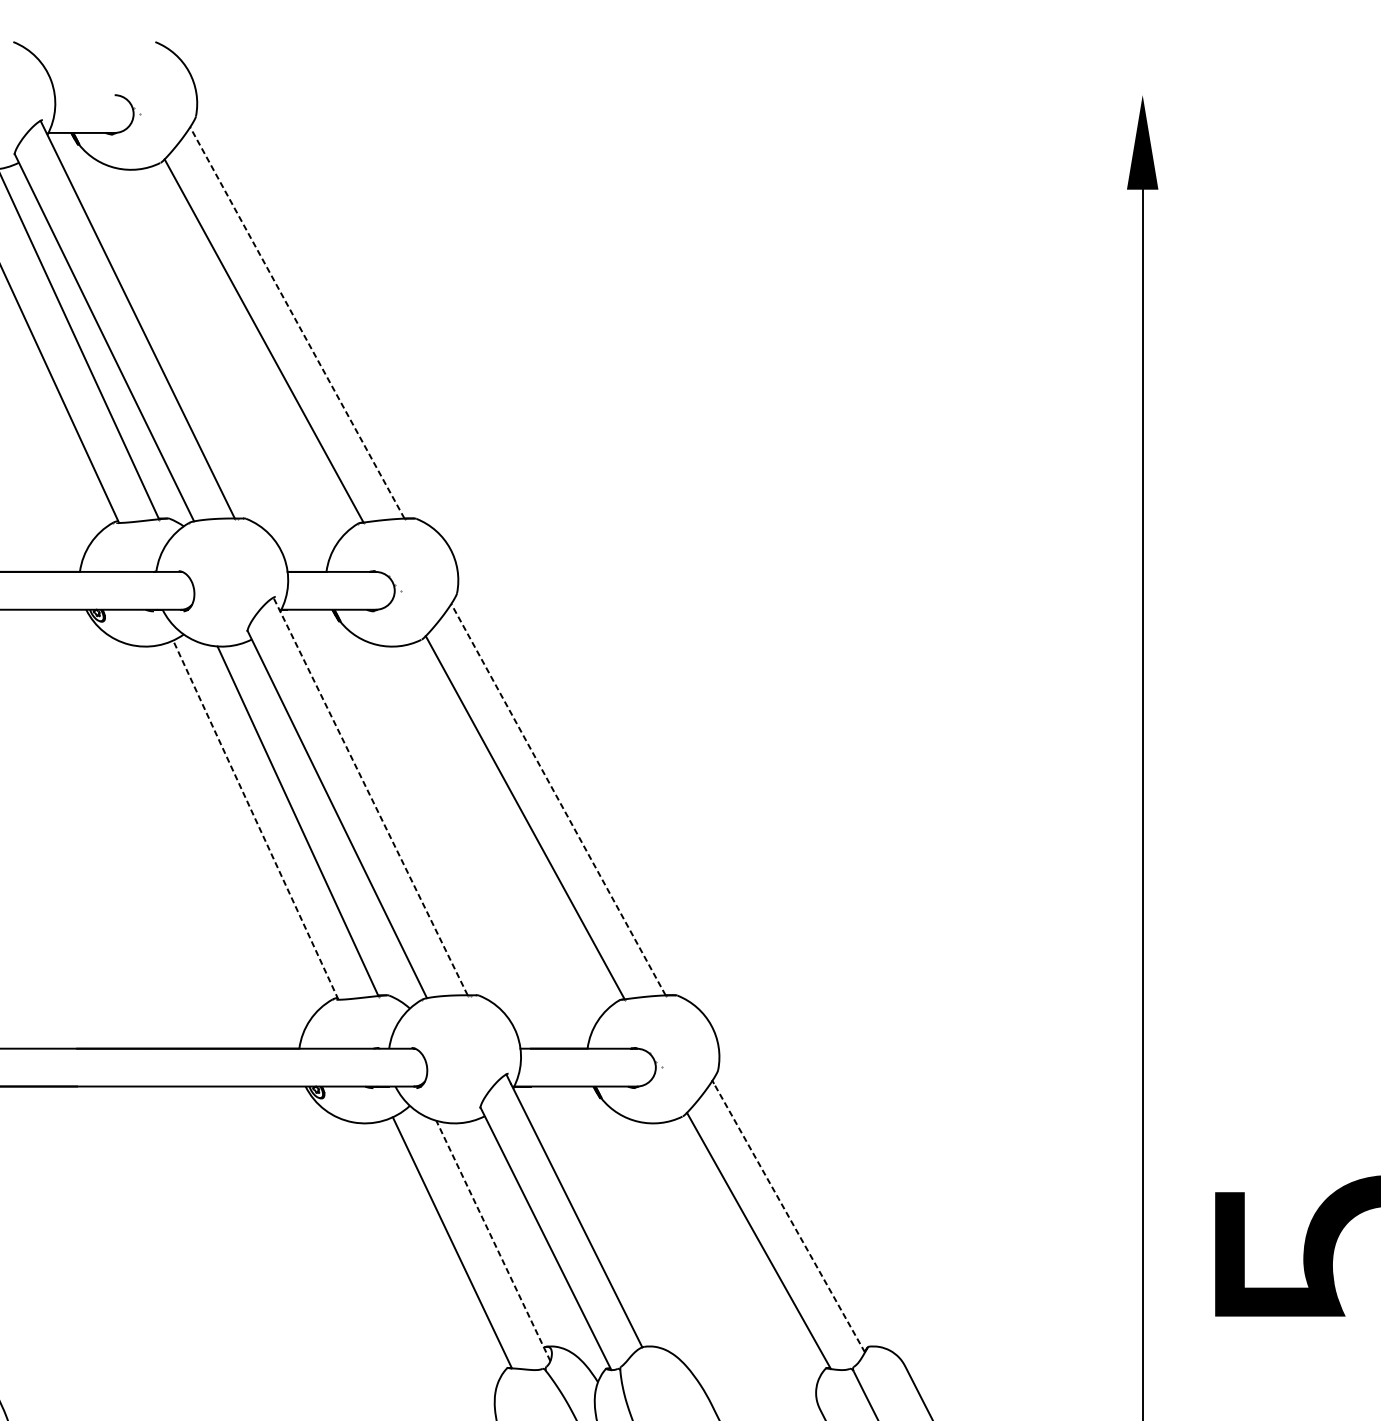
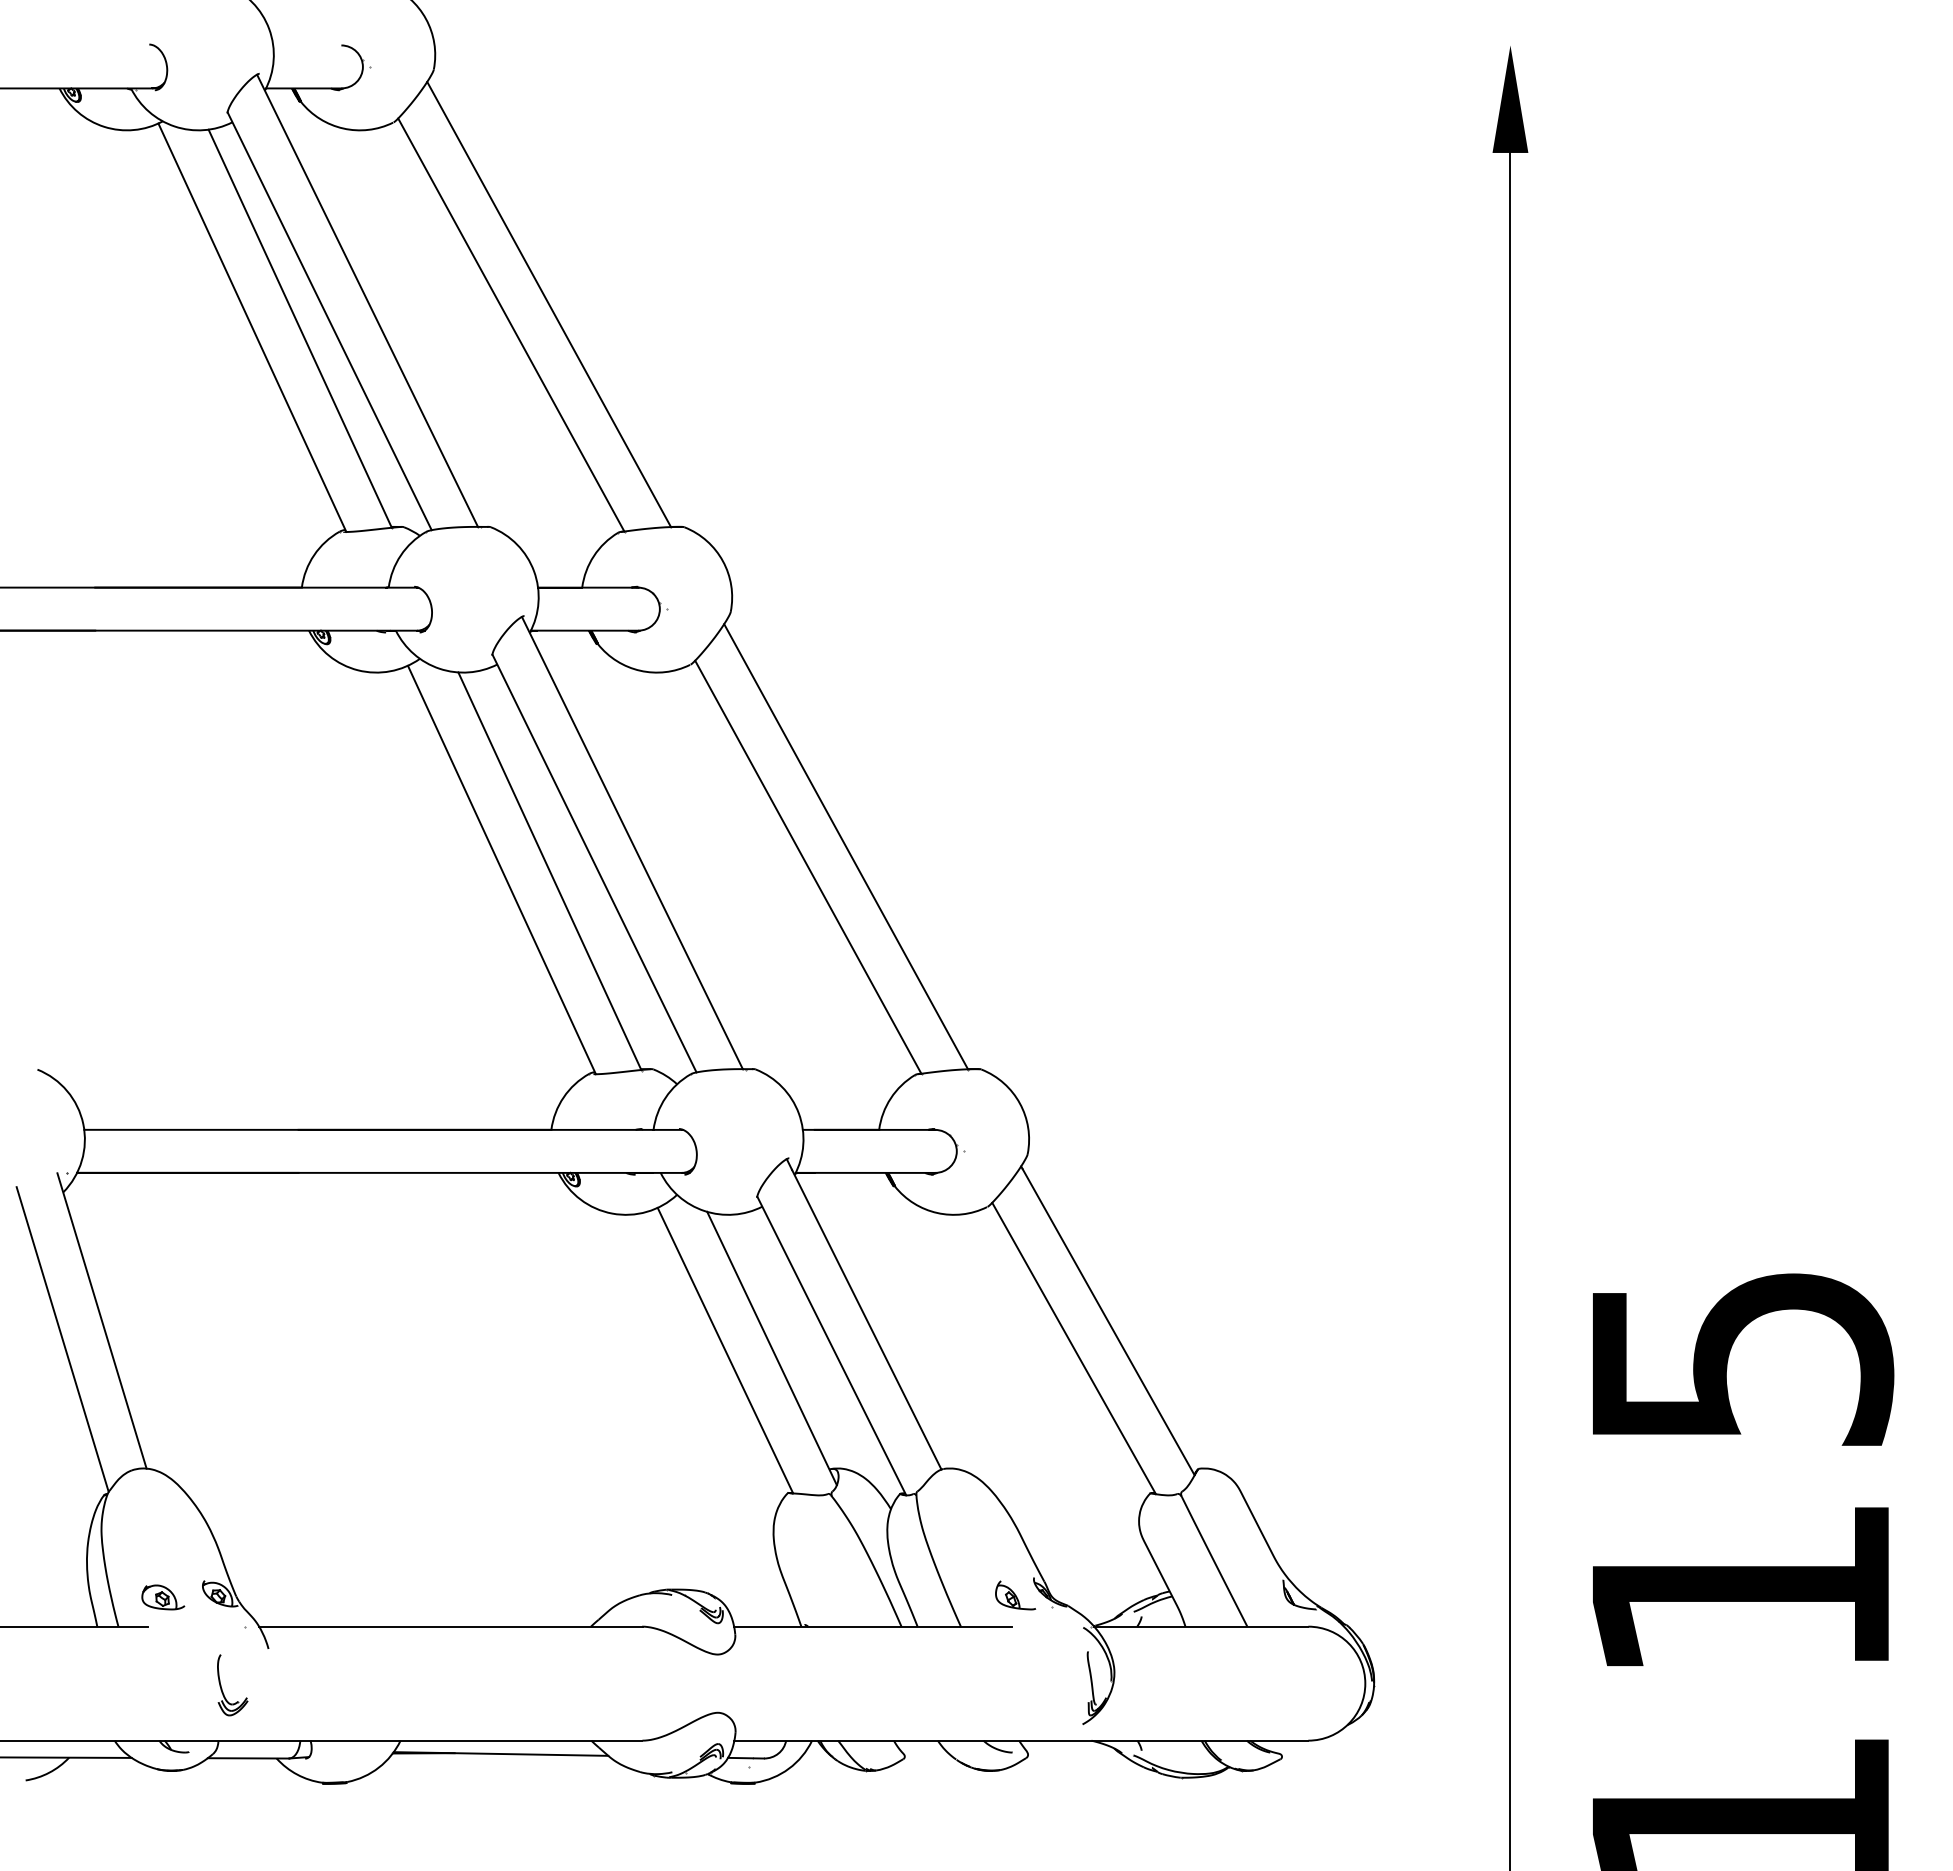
line: (297, 322) -> (549, 304), dashed -> solid
line: (370, 796) -> (632, 843), dashed -> solid
line: (558, 799) -> (846, 846), dashed -> solid
line: (255, 819) -> (501, 869), dashed -> solid
line: (789, 1218) -> (1108, 1322), dashed -> solid
line: (492, 1240) -> (771, 1348), dashed -> solid

